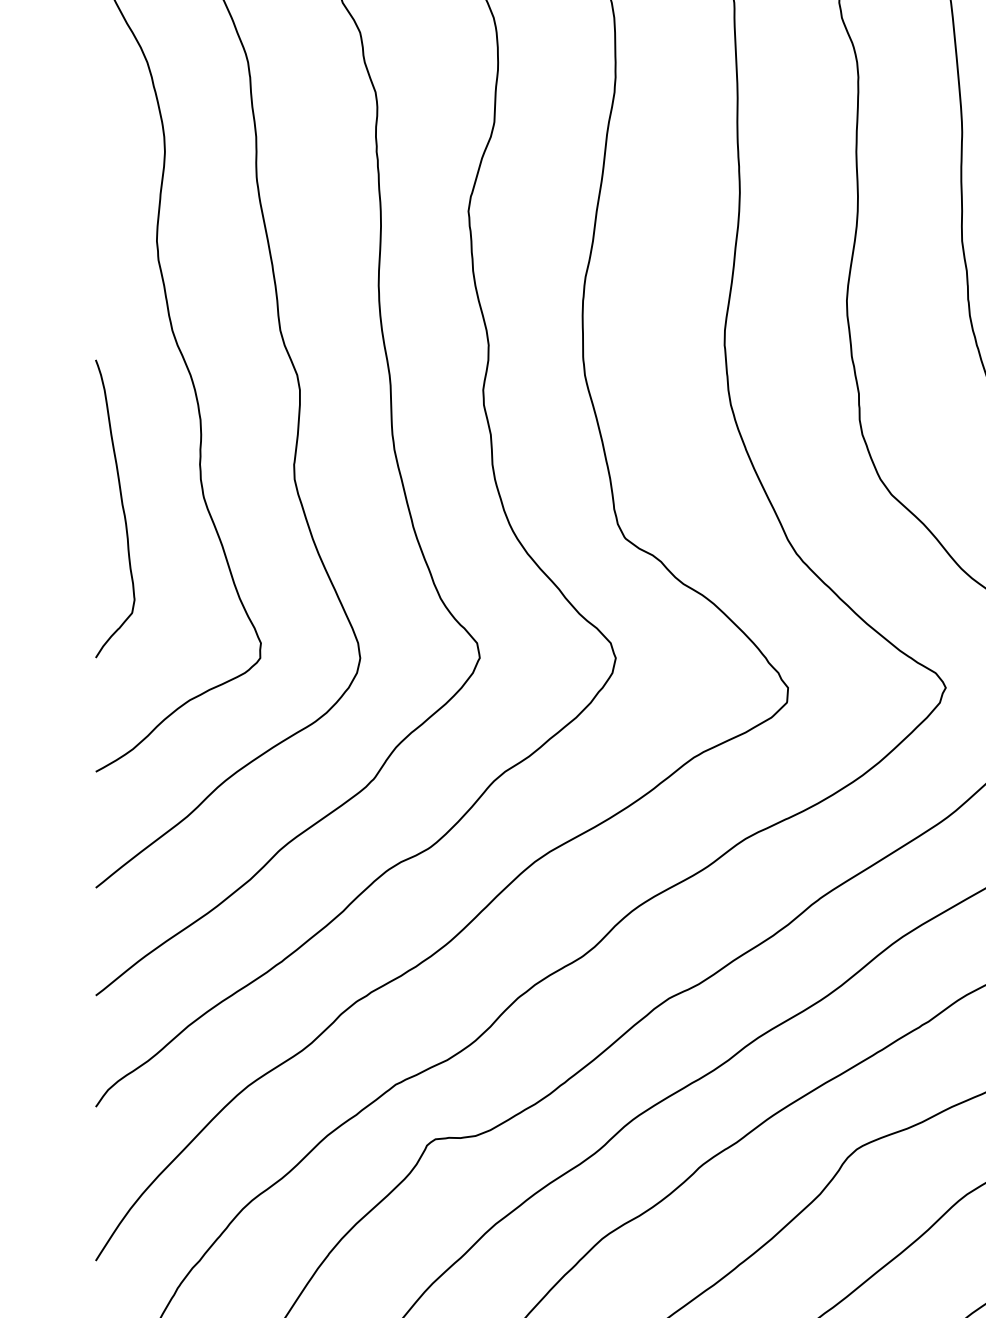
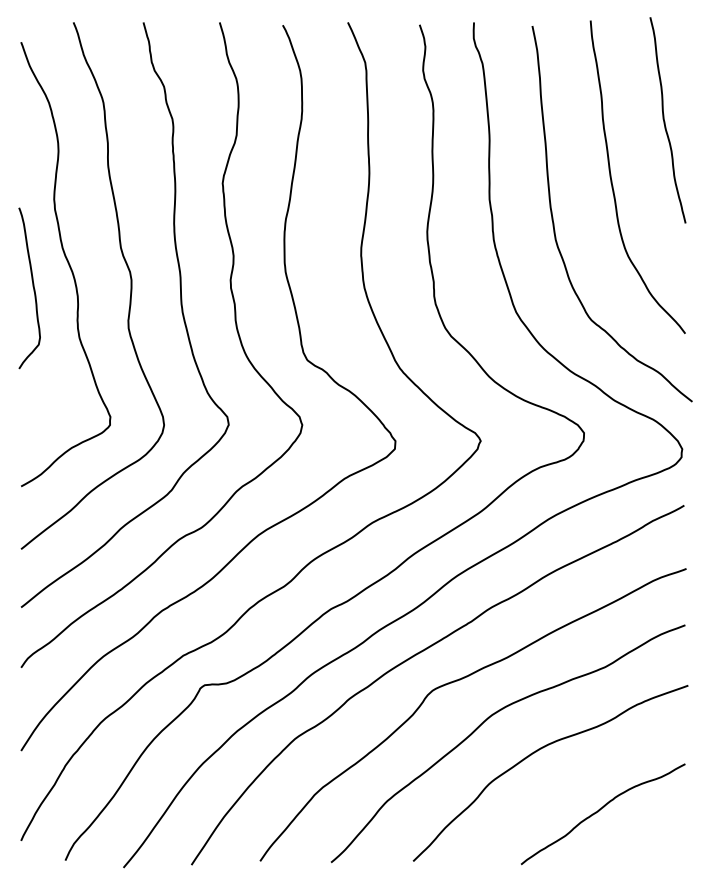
curve: (120, 505) -> (32, 286), moved

